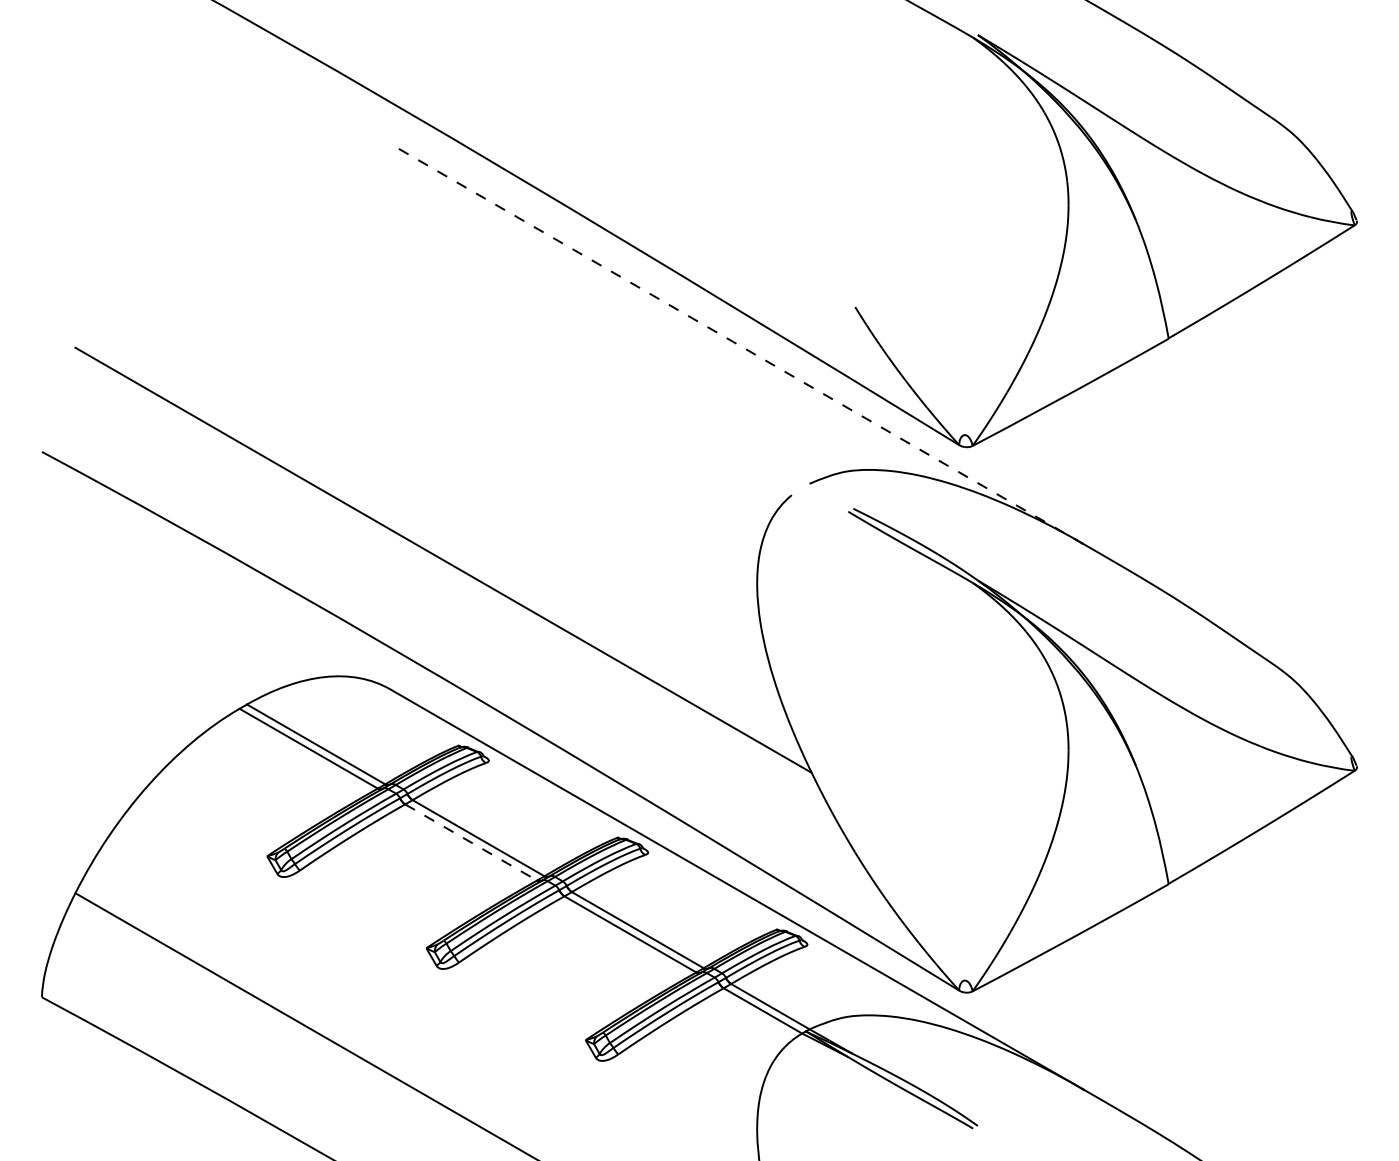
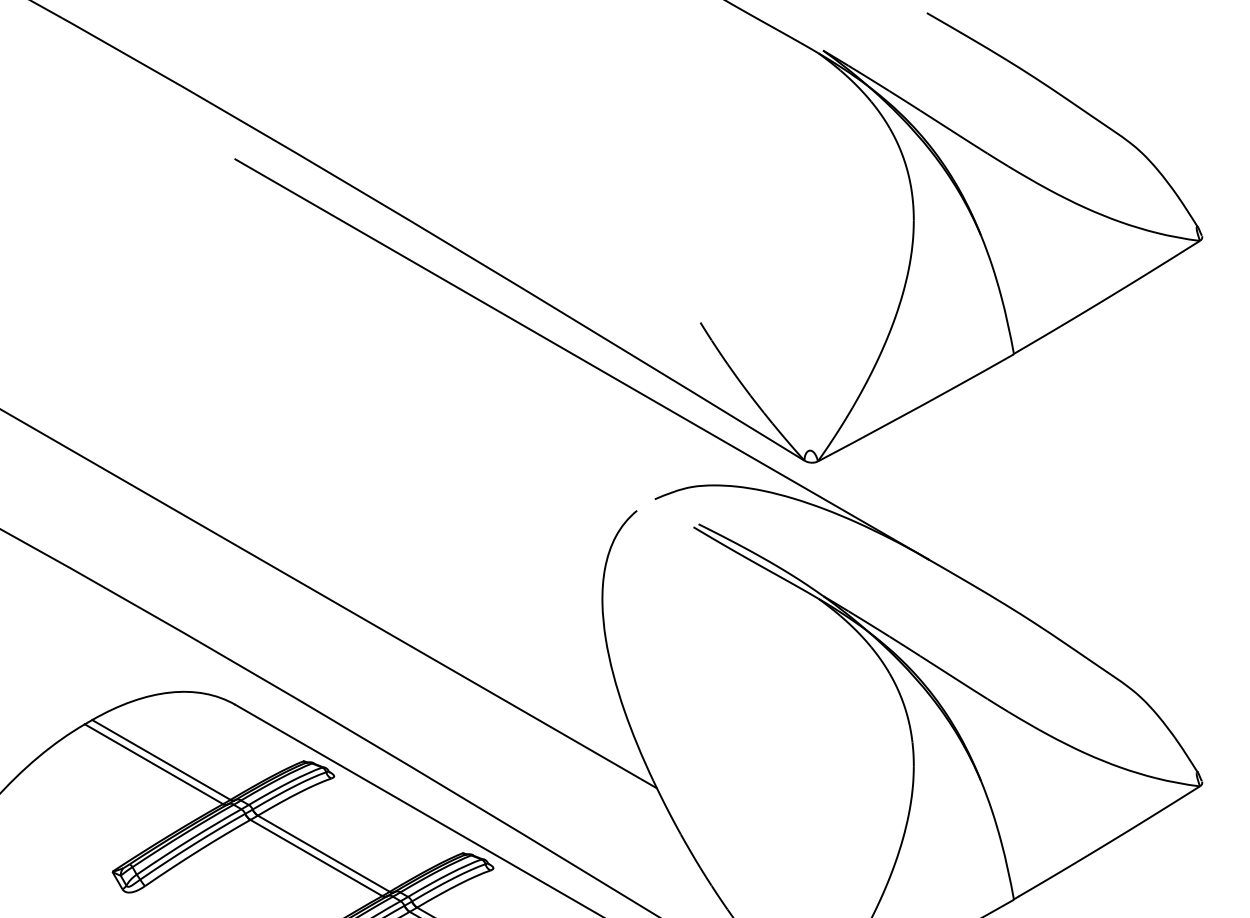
line: (736, 343) -> (581, 359), dashed -> solid
line: (471, 842) -> (316, 858), dashed -> solid

